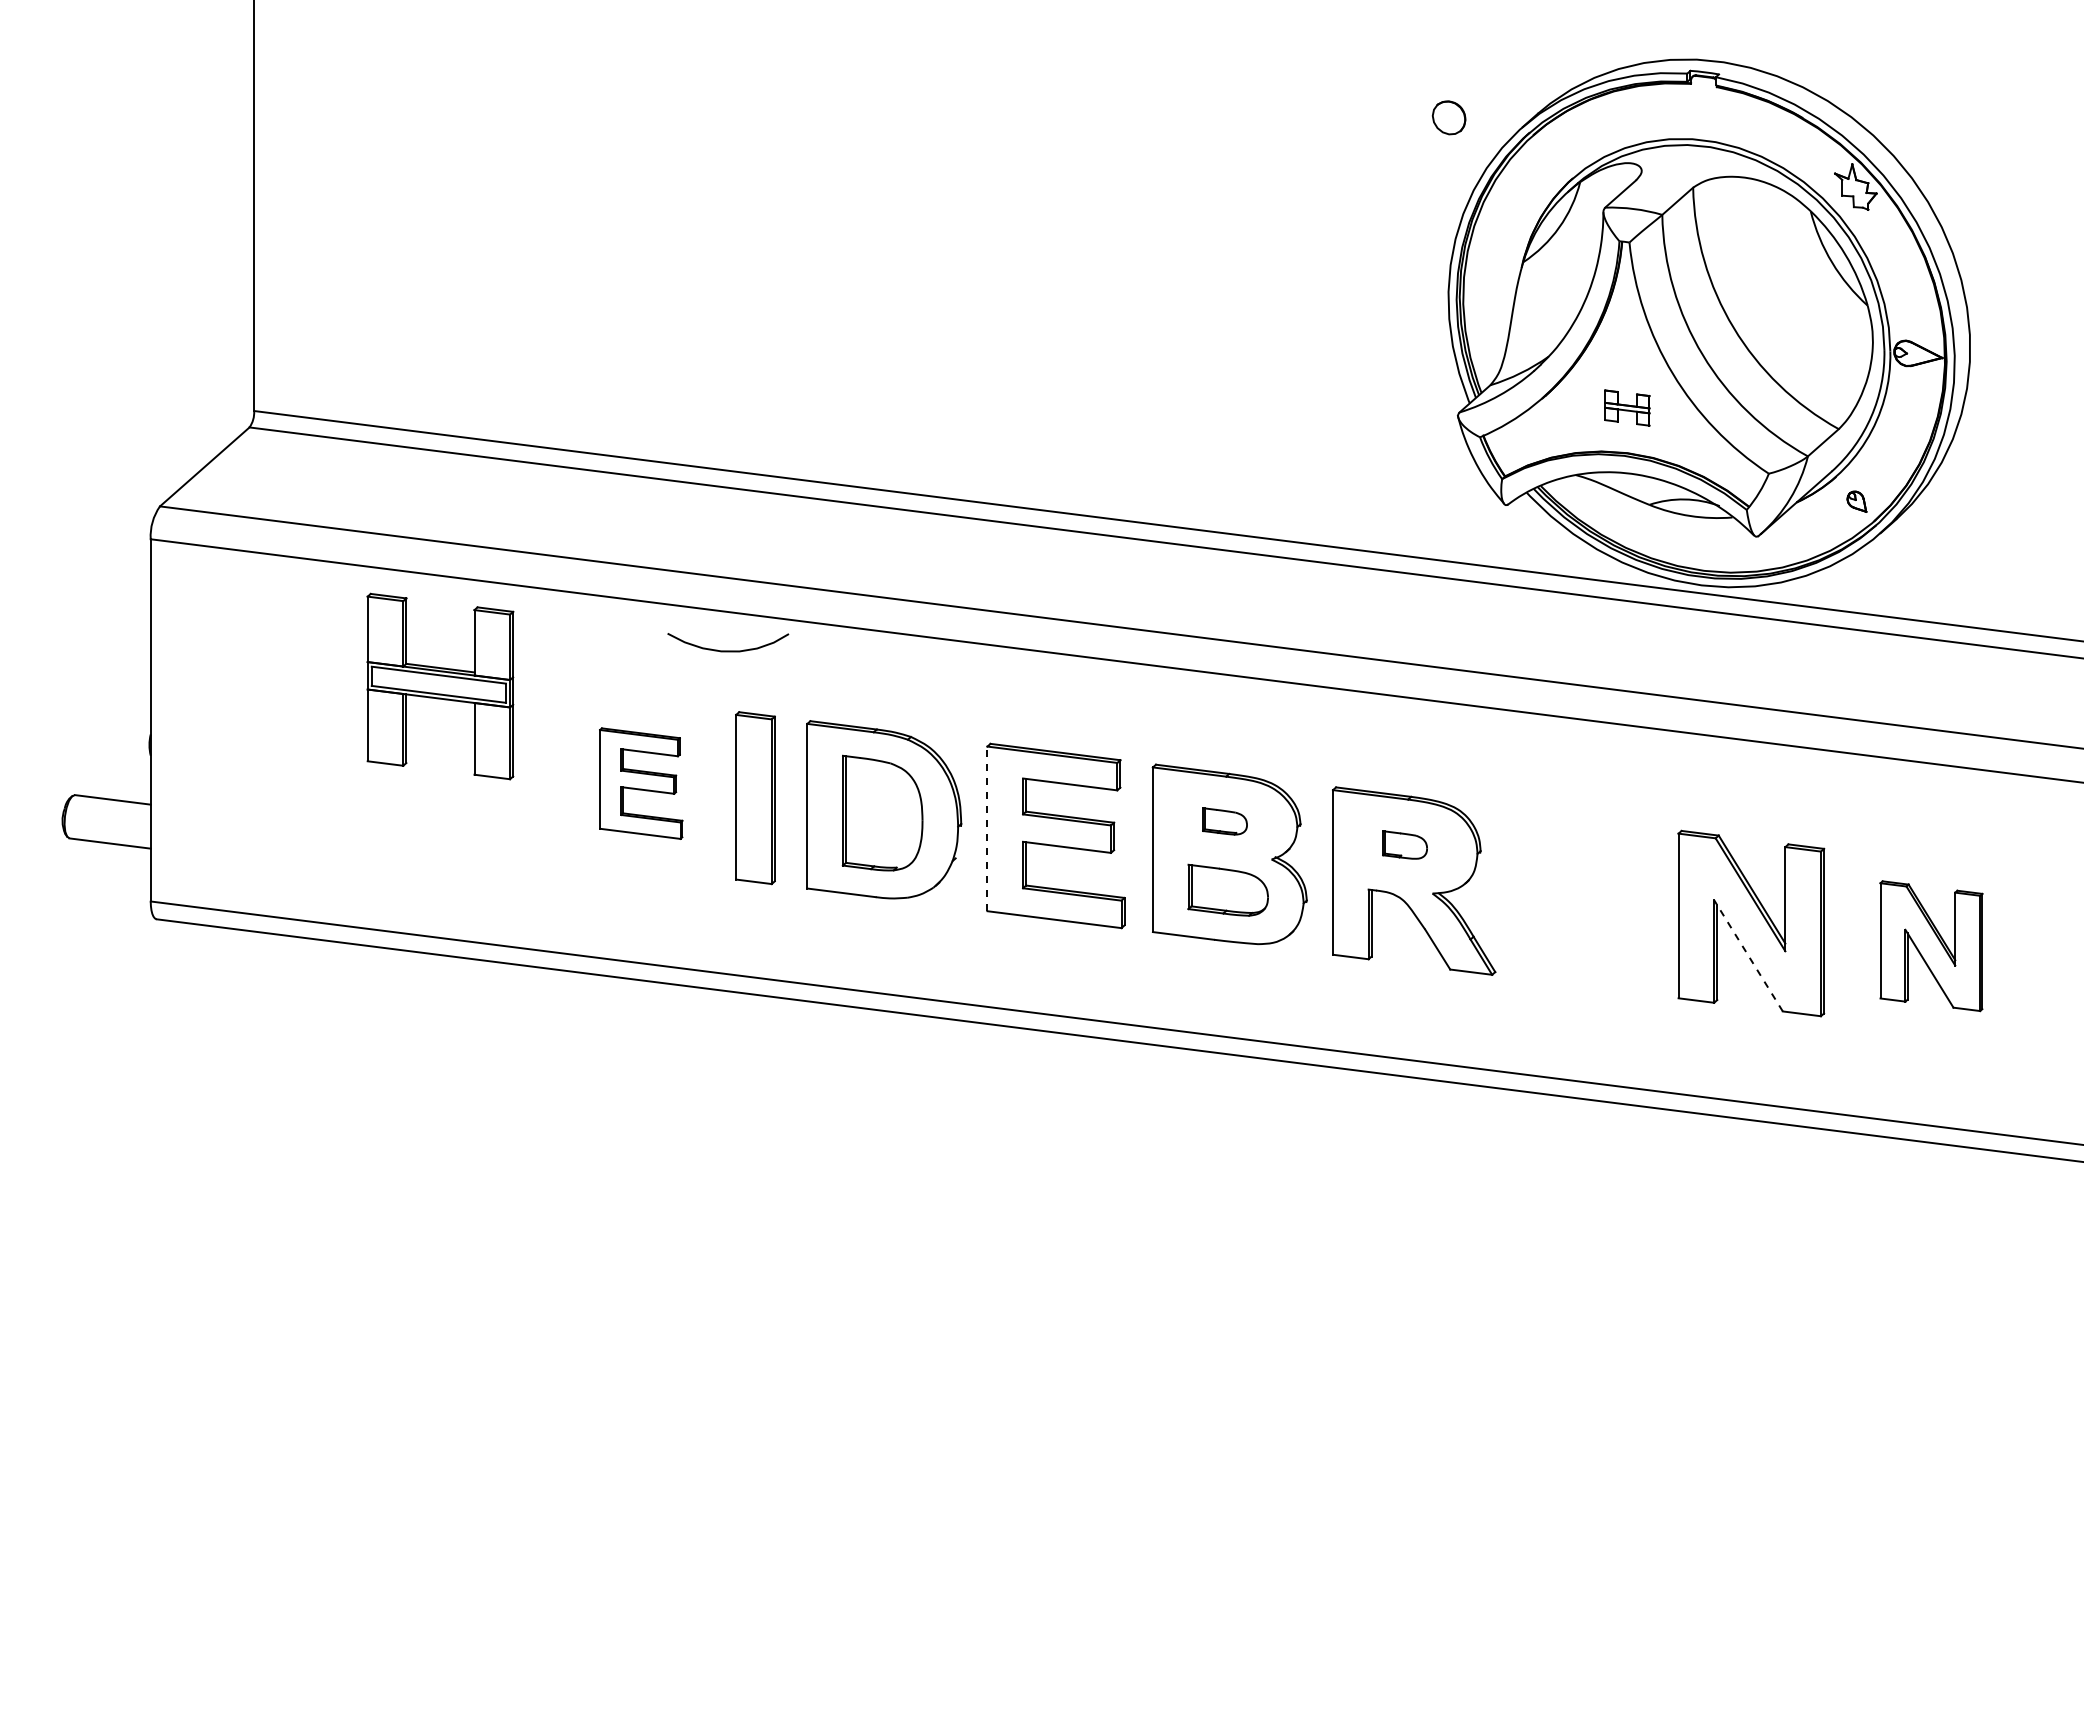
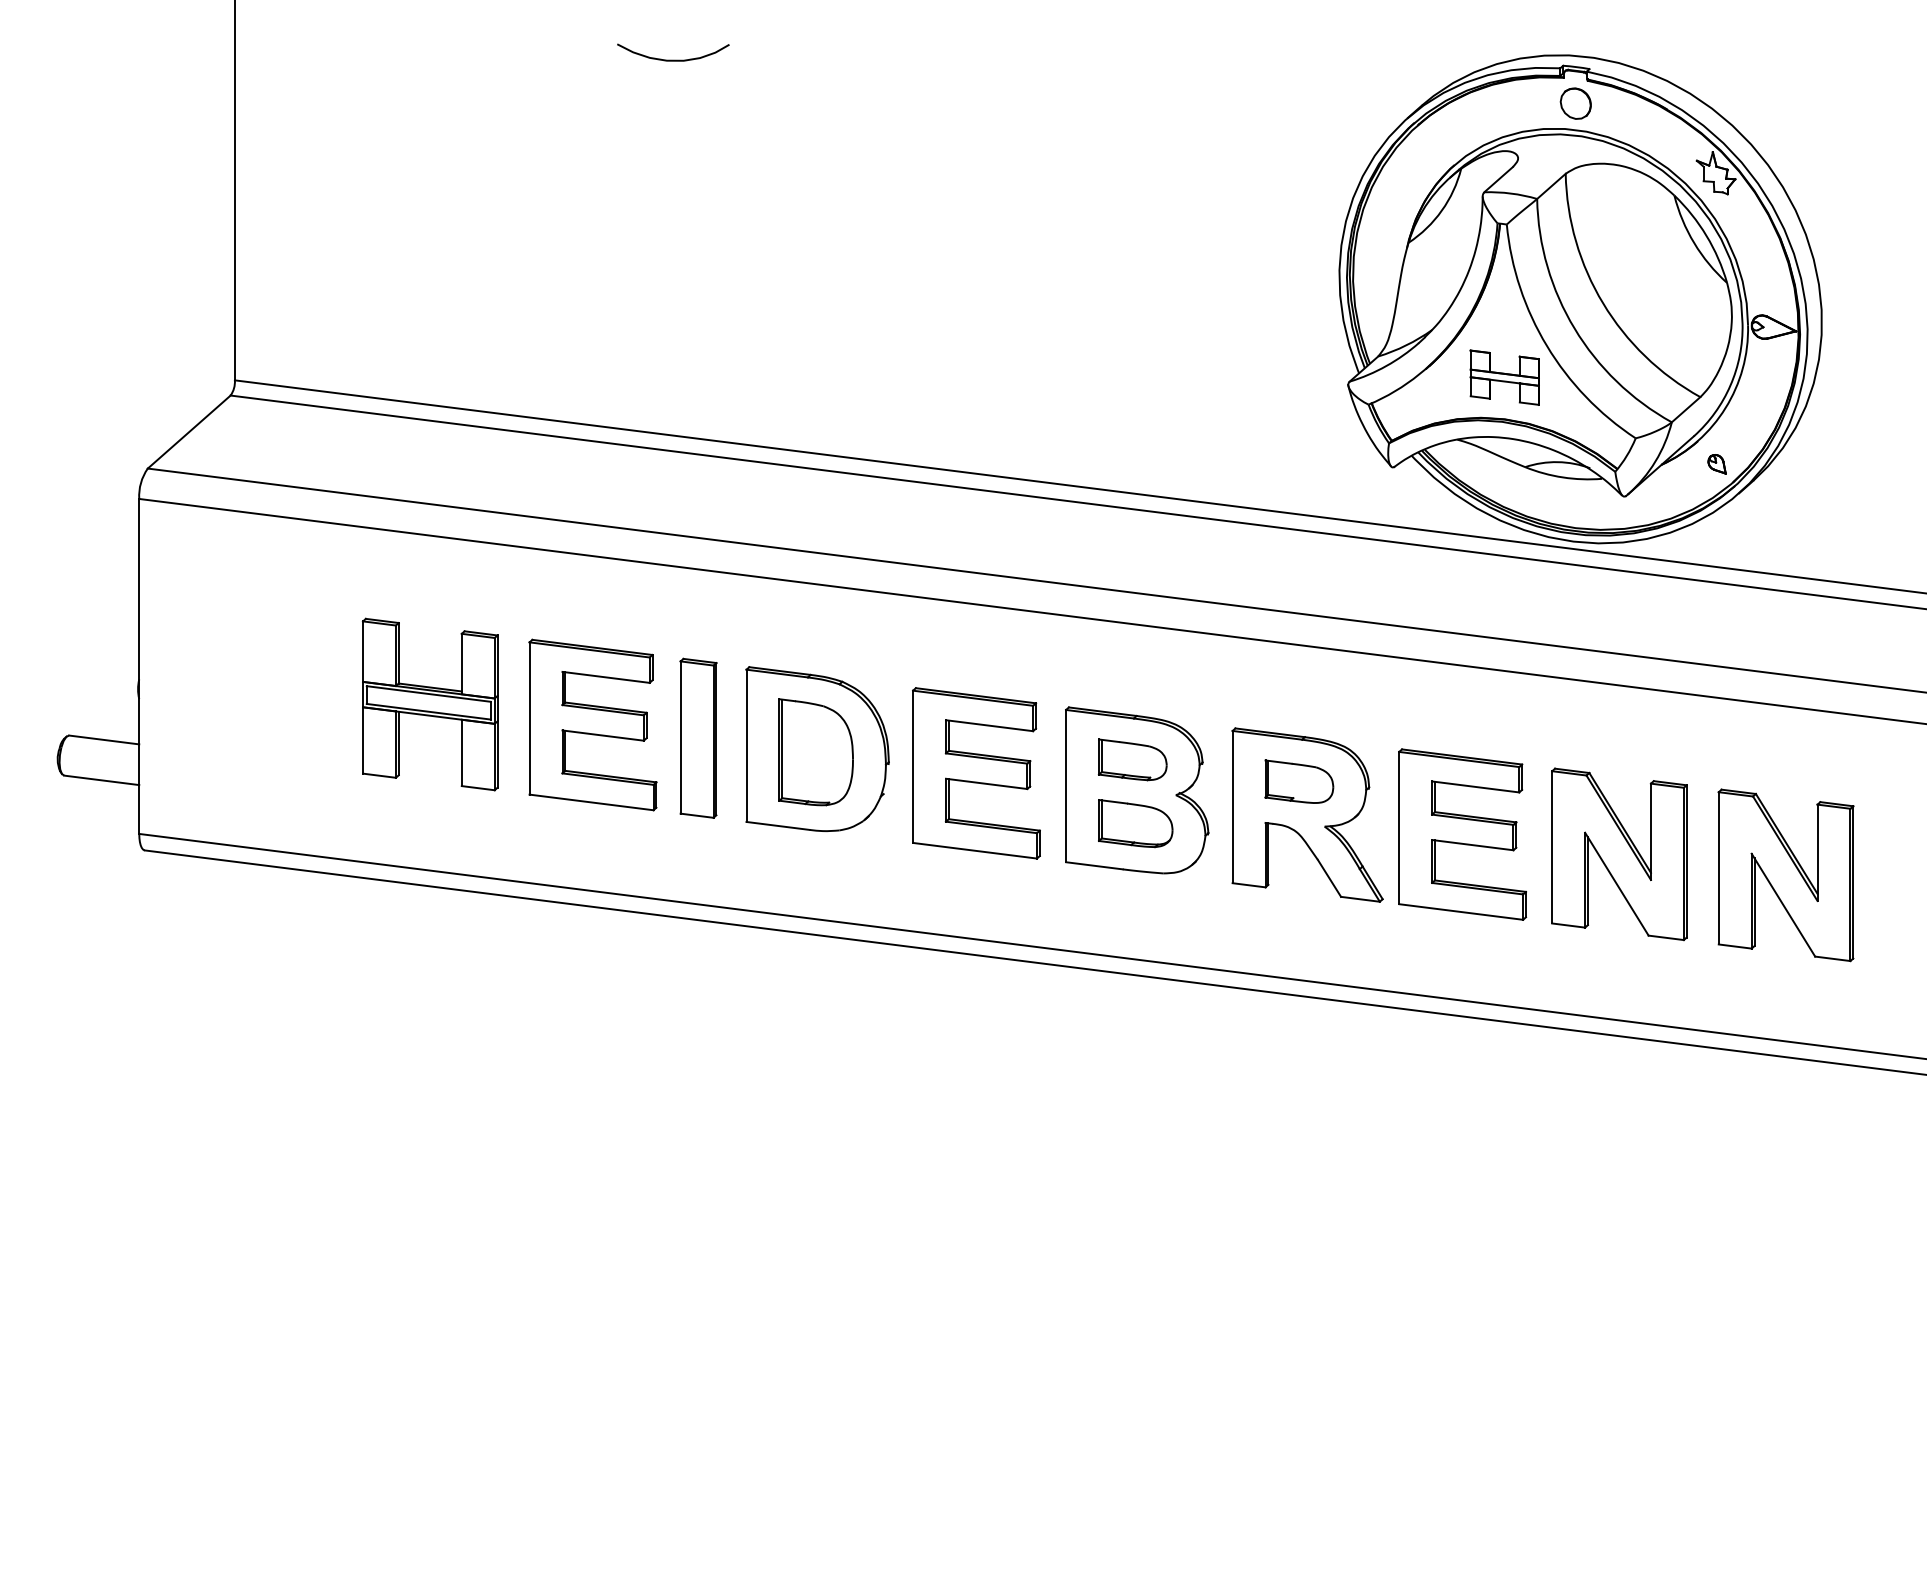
part: (1448, 117) -> (1575, 103), moved
part: (1627, 407) -> (1504, 377), size x1.67
curve: (728, 650) -> (673, 59), moved
part: (440, 686) -> (430, 704), moved
part: (640, 783) -> (592, 724), size x1.67
part: (1224, 821) -> (1132, 759), size x1.67
line: (987, 828) -> (913, 766), dashed -> solid
part: (1404, 844) -> (1298, 781), size x1.67
part: (1581, 902) -> (1462, 834), added
part: (1931, 945) -> (1786, 874), size x1.43
line: (1748, 955) -> (1616, 883), dashed -> solid

